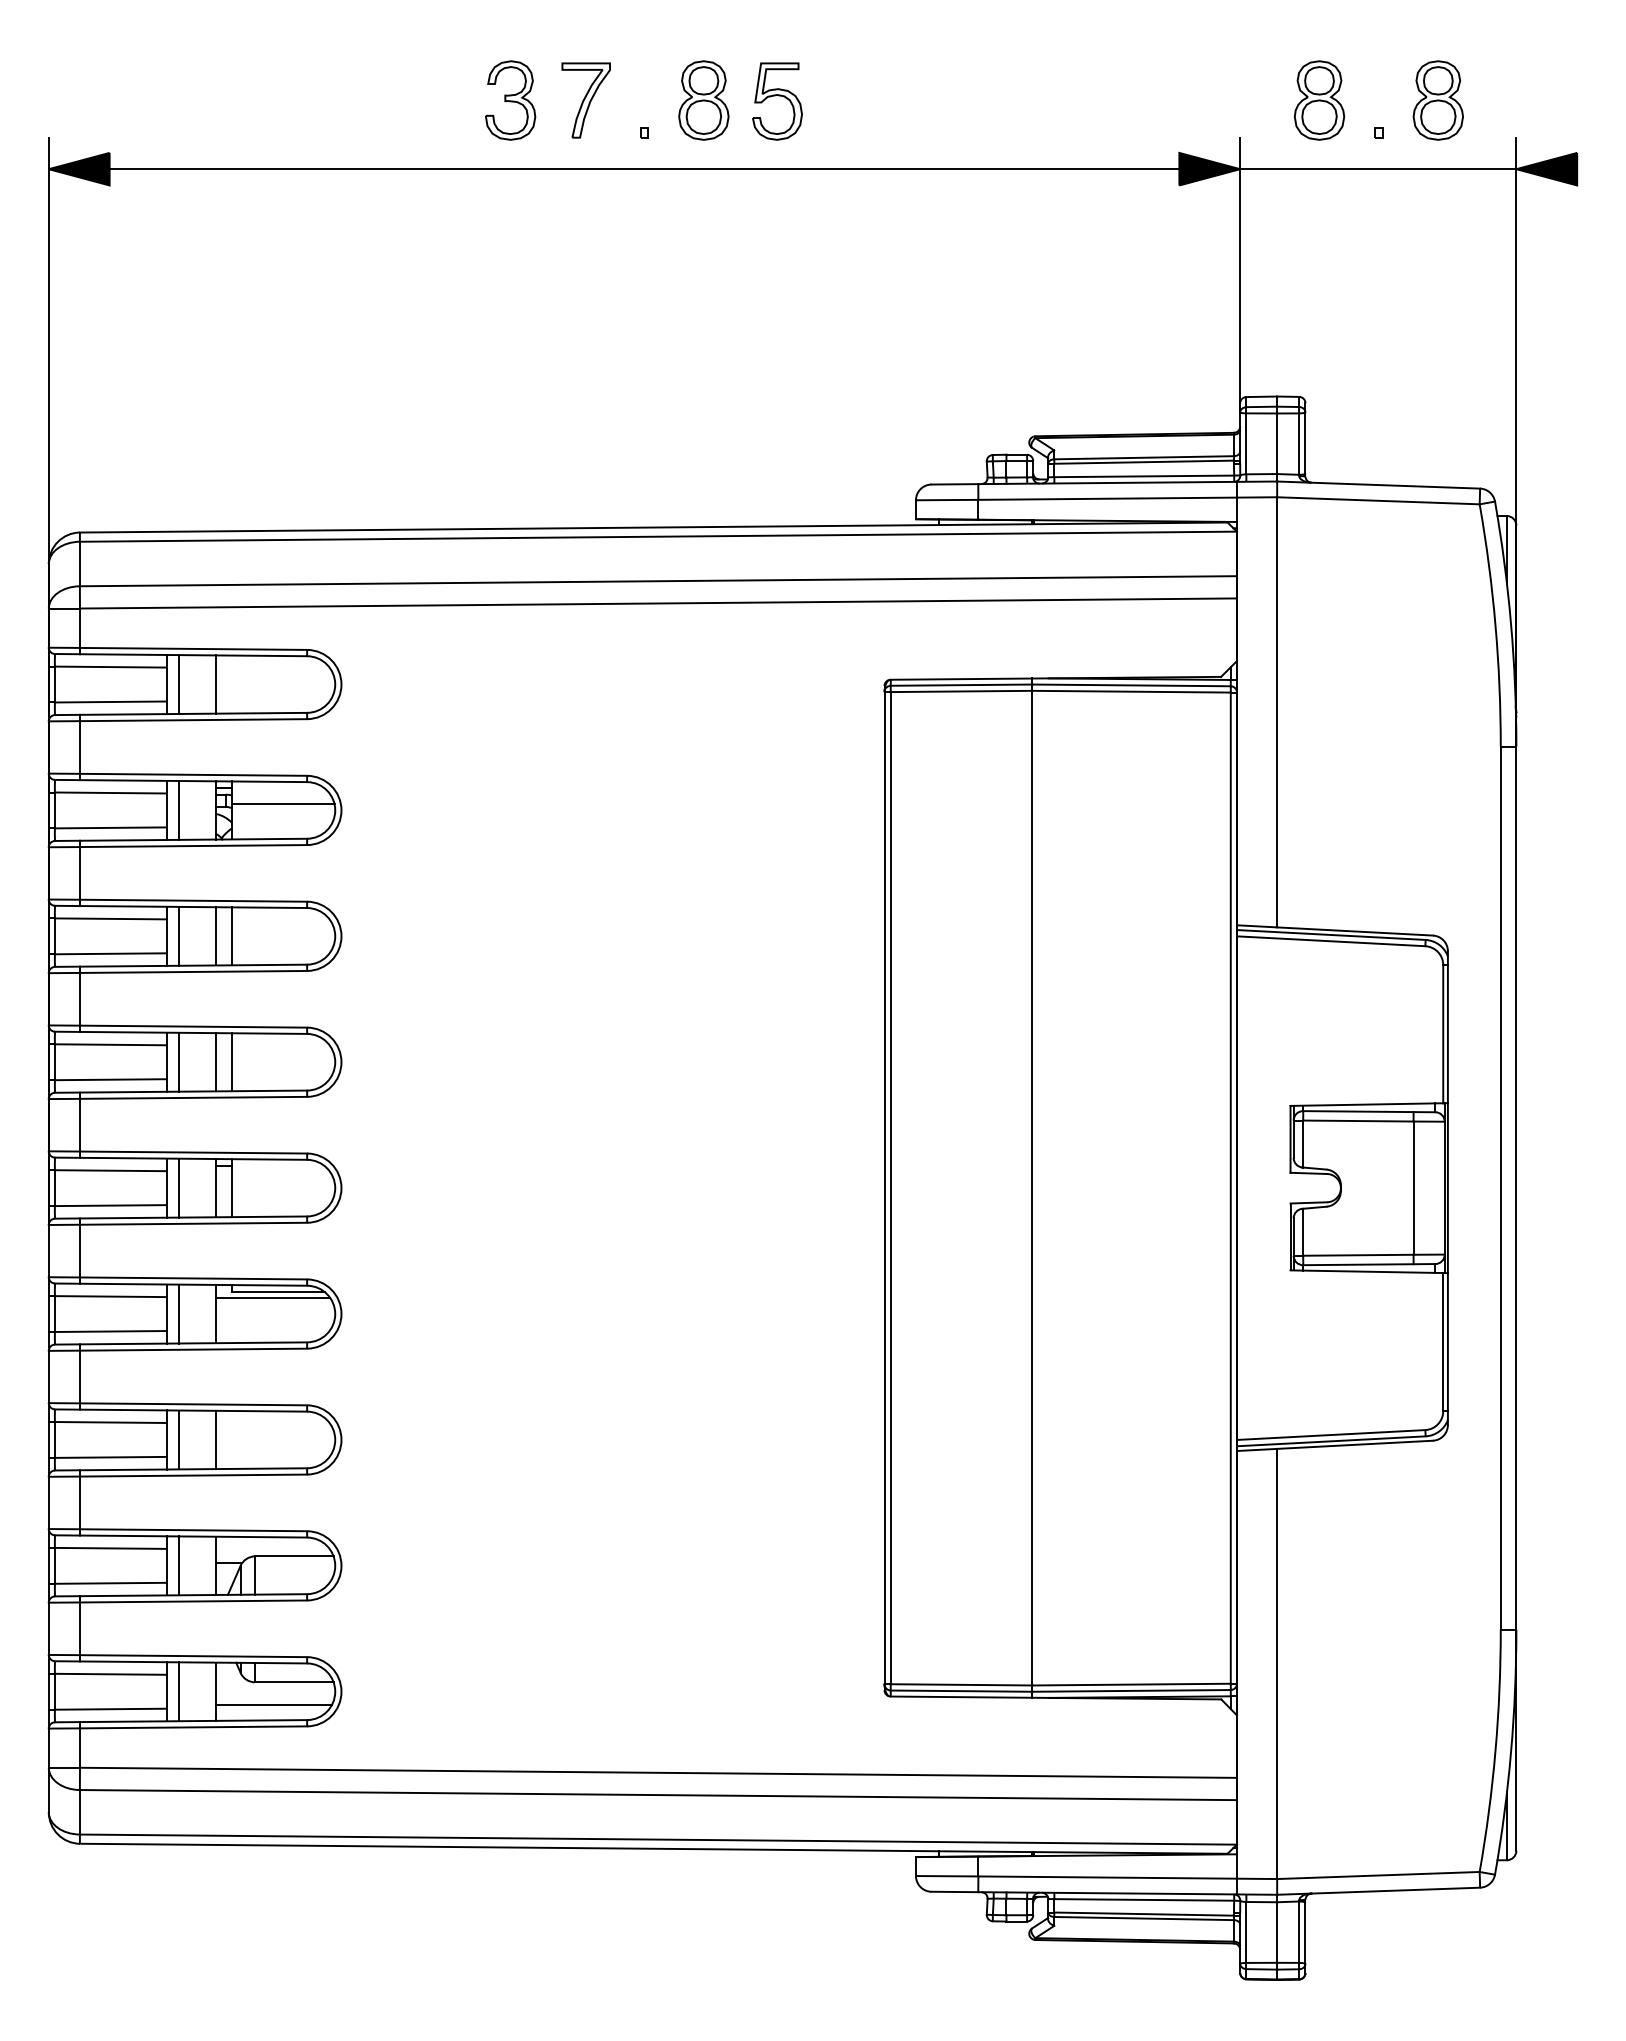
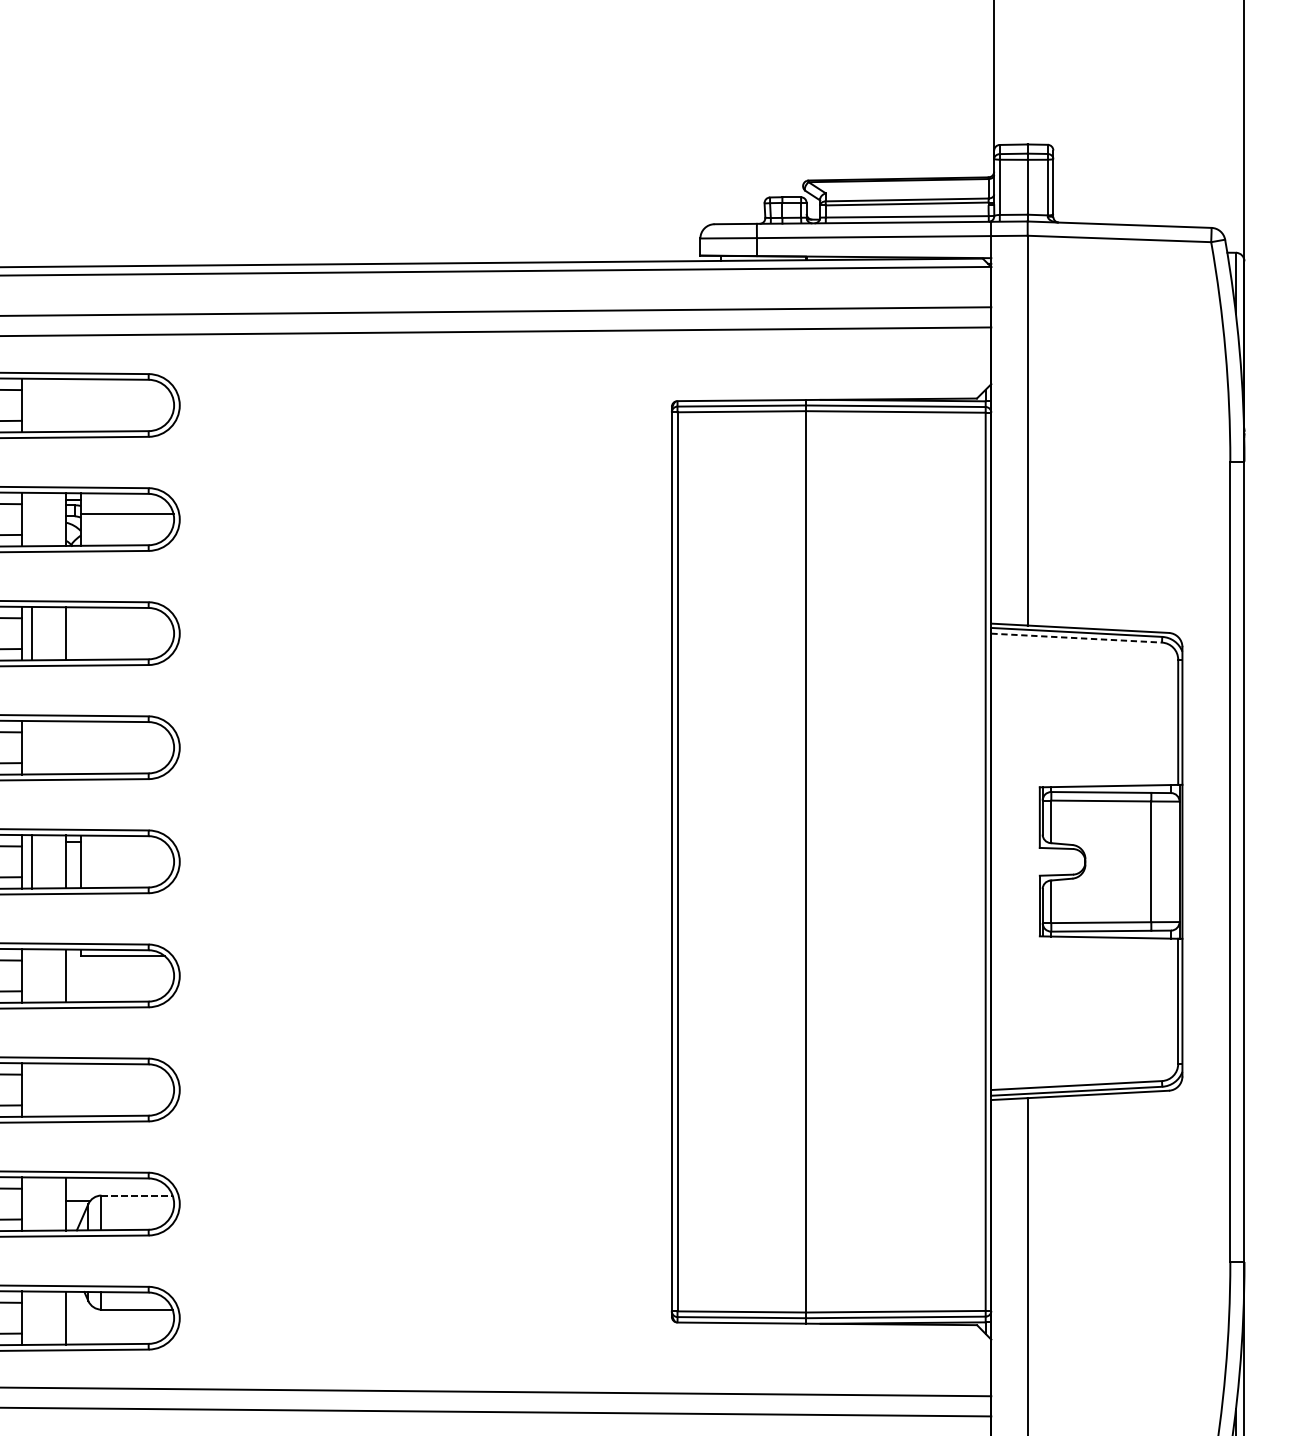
line: (178, 684) -> (32, 405), removed
line: (216, 684) -> (66, 405), removed
line: (178, 810) -> (32, 519), removed
line: (232, 936) -> (81, 633), removed
line: (1331, 941) -> (1076, 638), solid -> dashed
line: (178, 1061) -> (32, 747), removed
line: (216, 1062) -> (66, 747), removed
line: (232, 1062) -> (81, 747), removed
line: (273, 1298) -> (118, 961), removed
line: (178, 1313) -> (32, 975), removed
line: (178, 1439) -> (32, 1089), removed
line: (216, 1439) -> (66, 1089), removed
line: (294, 1556) -> (137, 1195), solid -> dashed
line: (178, 1565) -> (32, 1203), removed
line: (178, 1691) -> (32, 1317), removed
line: (274, 1704) -> (119, 1329), removed

